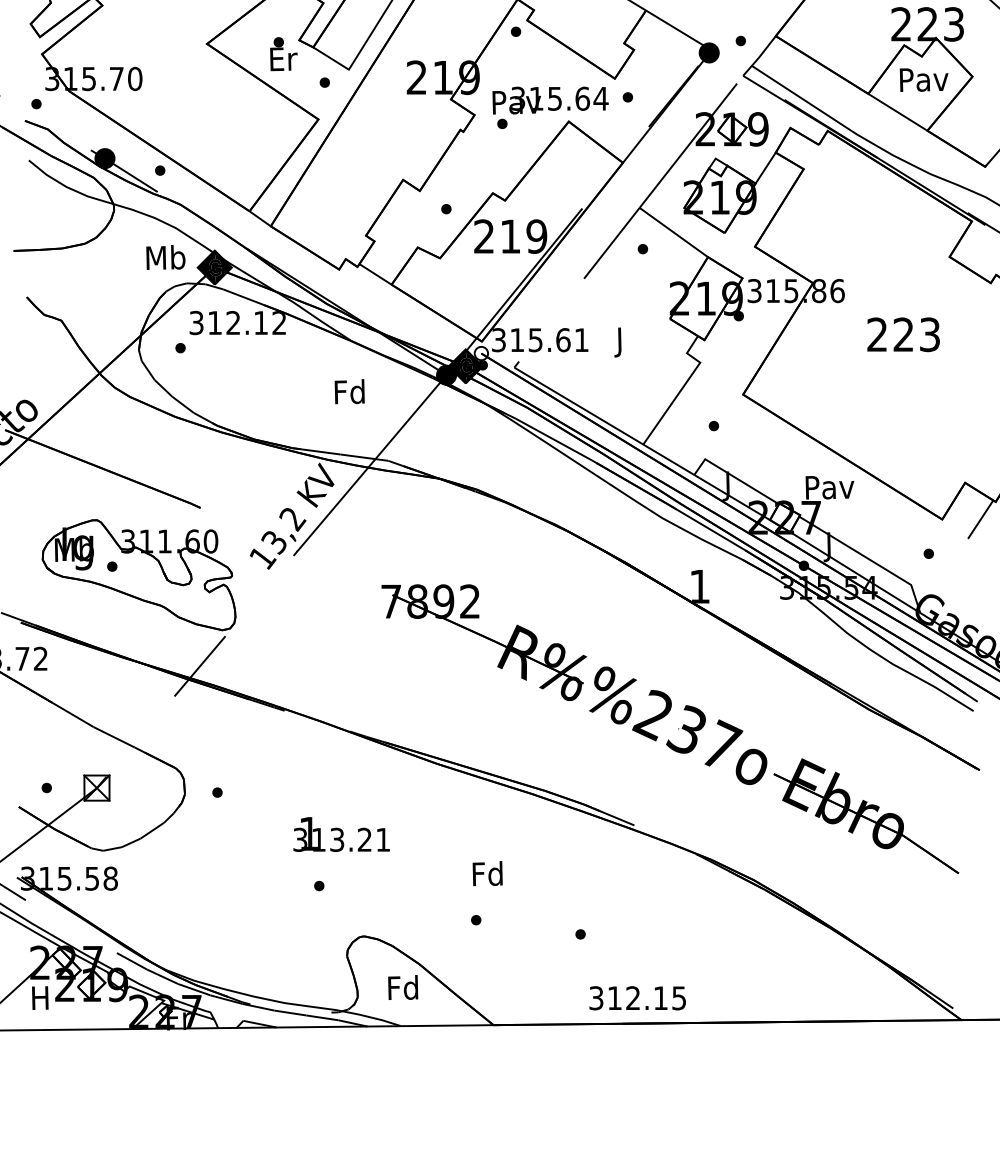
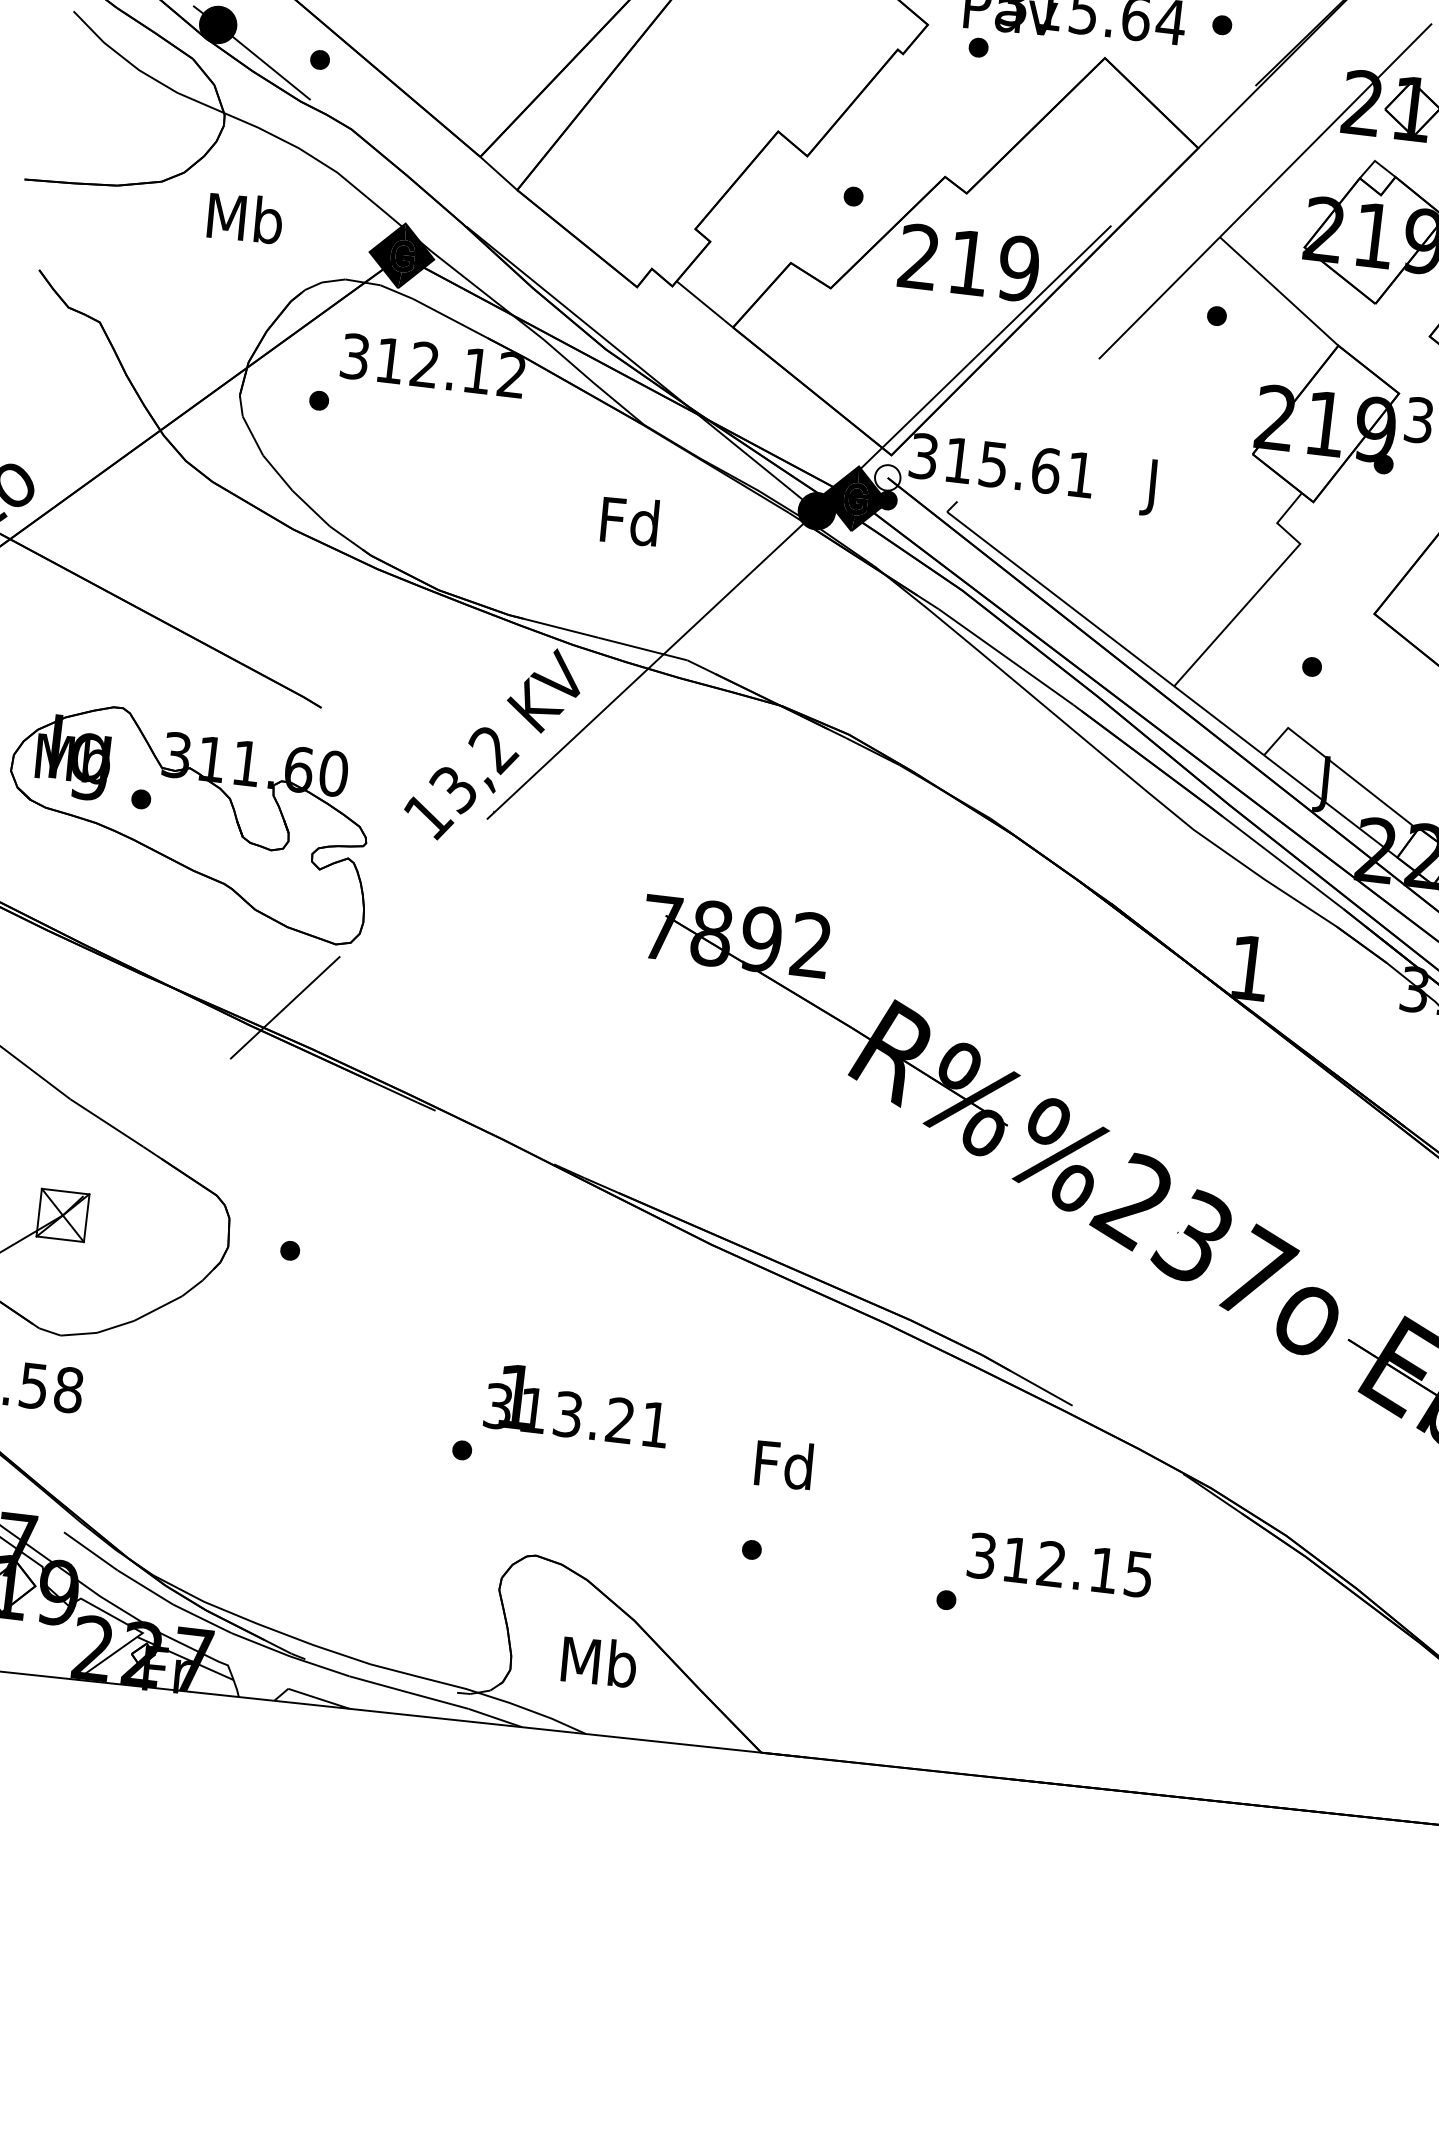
text: (165, 257) -> (244, 217), moved
text: (341, 834) -> (577, 1405), moved
text: (403, 987) -> (599, 1661), Fd -> Mb
text: (637, 998) -> (1059, 1565), moved

